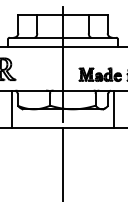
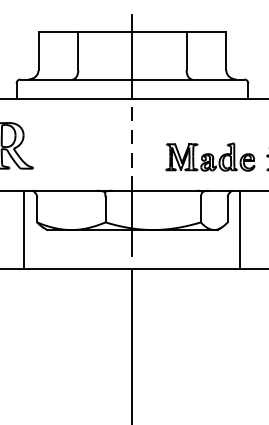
line: (63, 68) -> (133, 144), solid -> dashed

